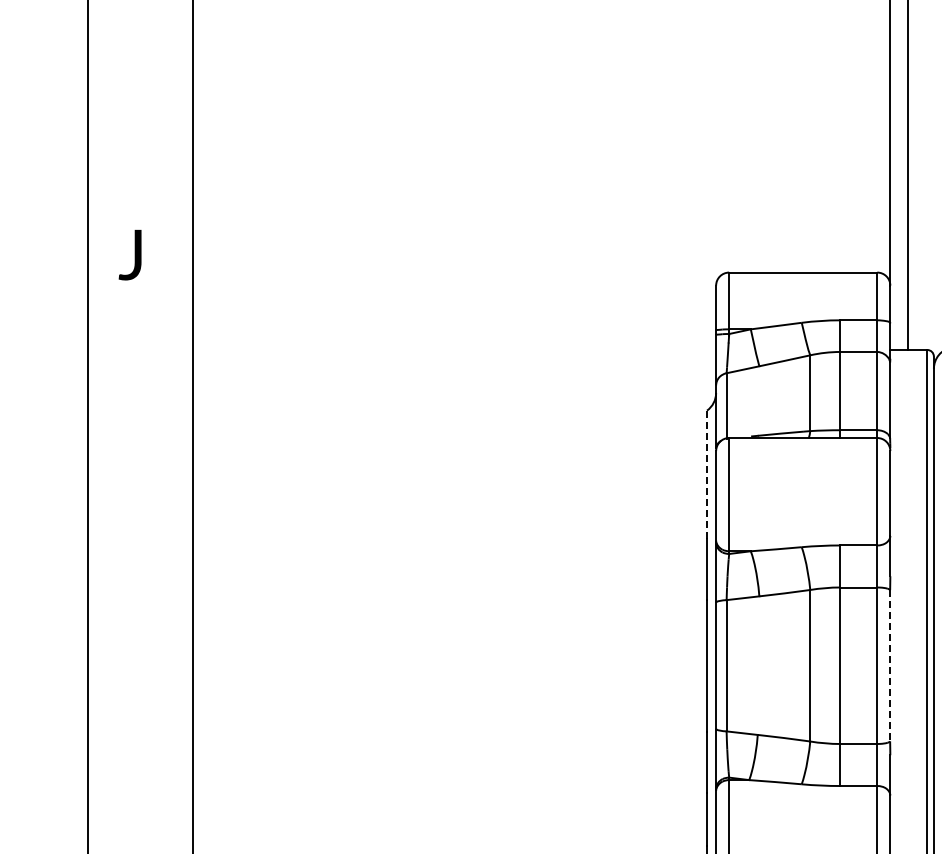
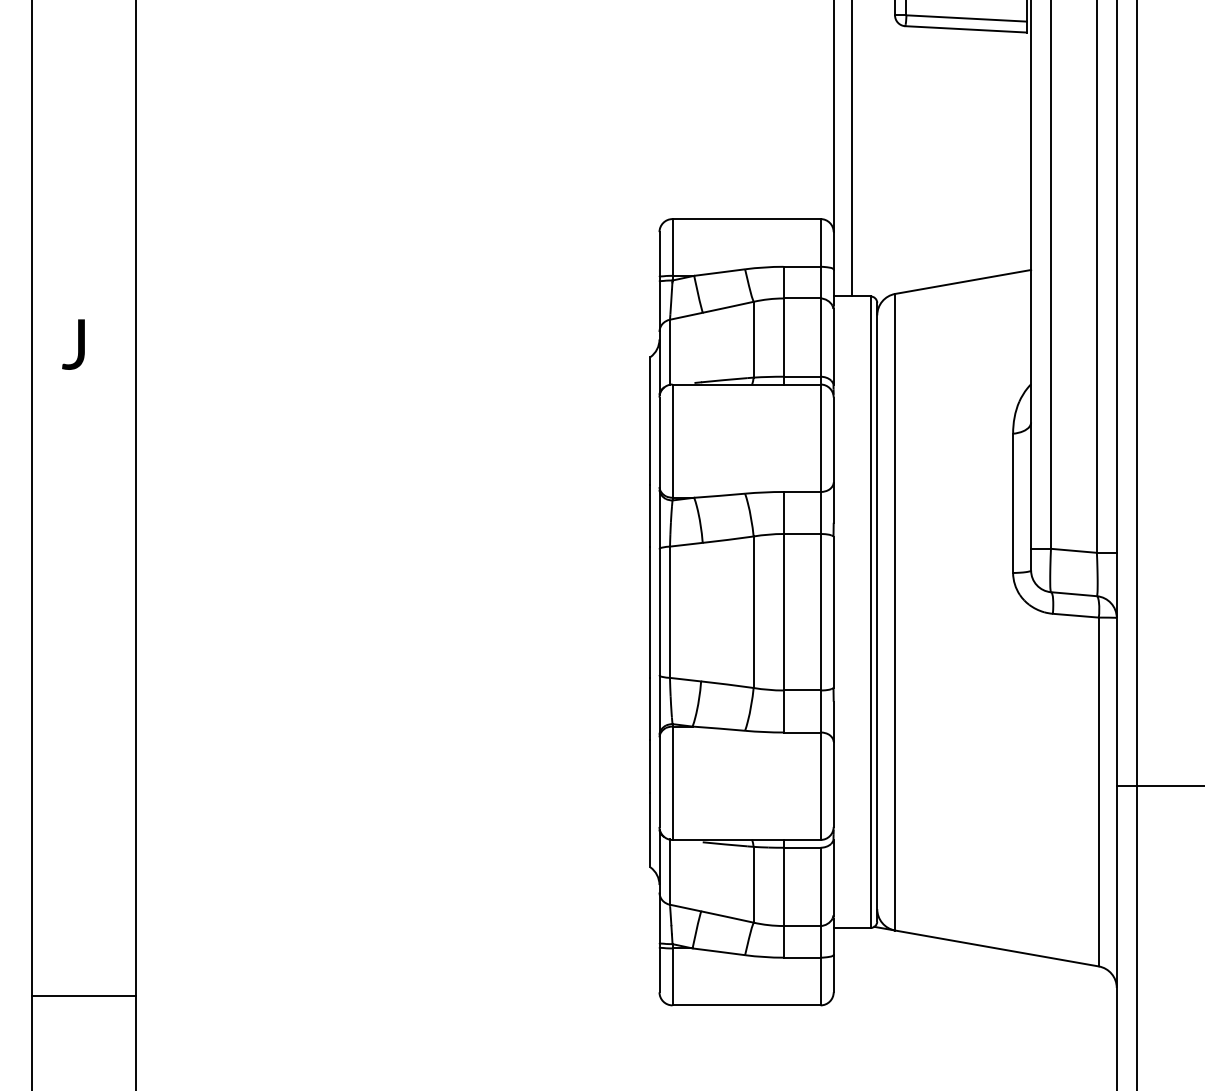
text: (130, 255) -> (73, 344), moved
line: (707, 474) -> (650, 420), dashed -> solid
line: (890, 666) -> (833, 612), dashed -> solid

